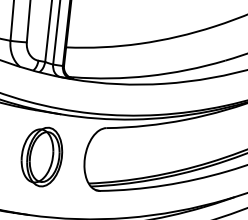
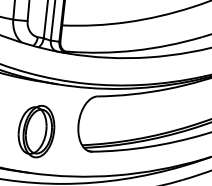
part: (41, 156) -> (36, 131), moved

